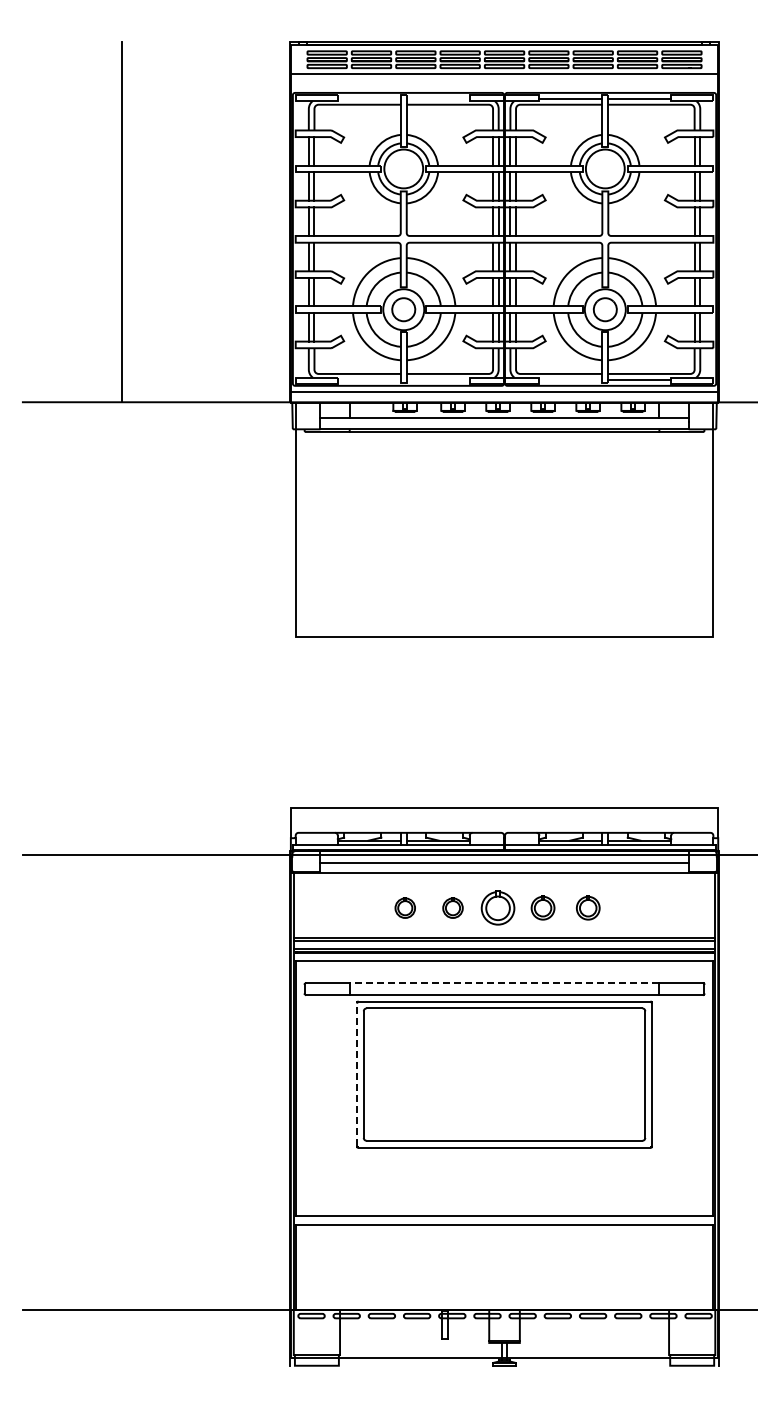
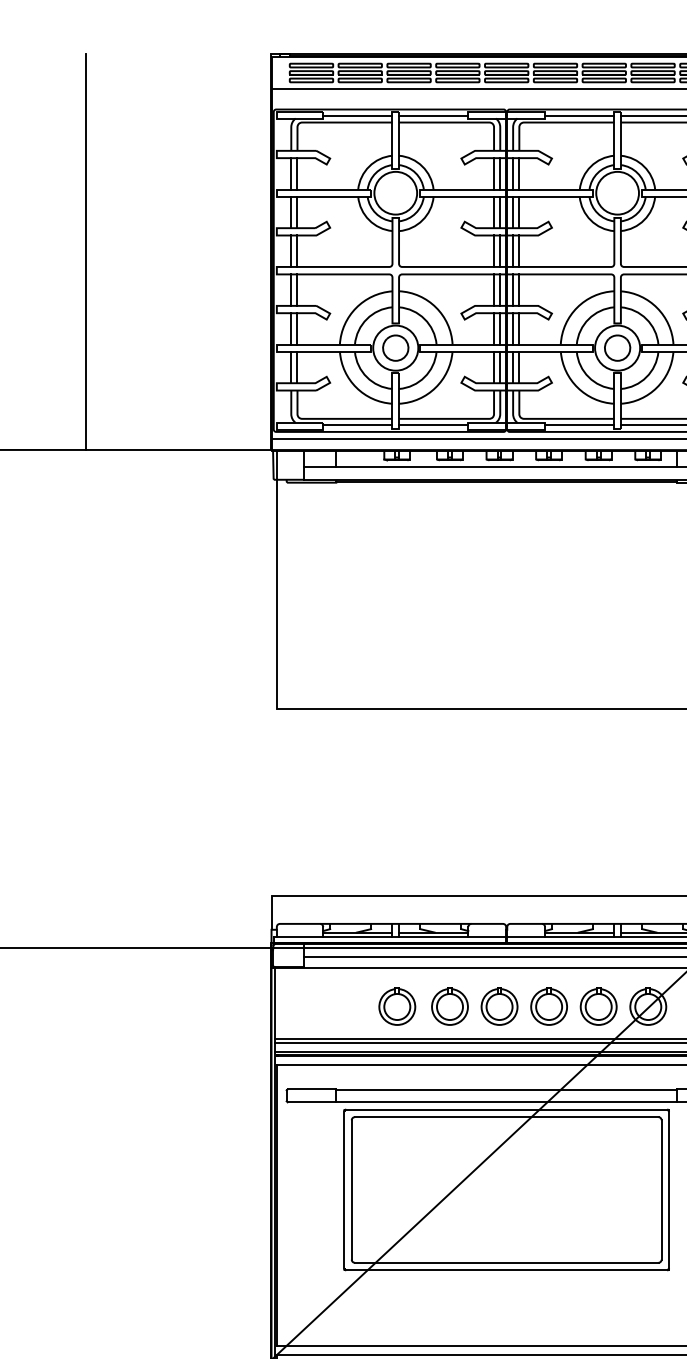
line: (368, 99) -> (356, 116), added
line: (437, 99) -> (432, 116), added
line: (368, 379) -> (356, 424), added
line: (437, 379) -> (432, 424), added
line: (570, 379) -> (579, 424), added
part: (405, 907) -> (397, 1006), size x1.67
part: (452, 907) -> (449, 1006), size x1.67
part: (542, 907) -> (548, 1006), size x1.43
part: (588, 907) -> (599, 1006), size x1.43
part: (633, 907) -> (648, 1006), added
line: (504, 983) -> (506, 1089), dashed -> solid
line: (357, 1074) -> (344, 1189), dashed -> solid

